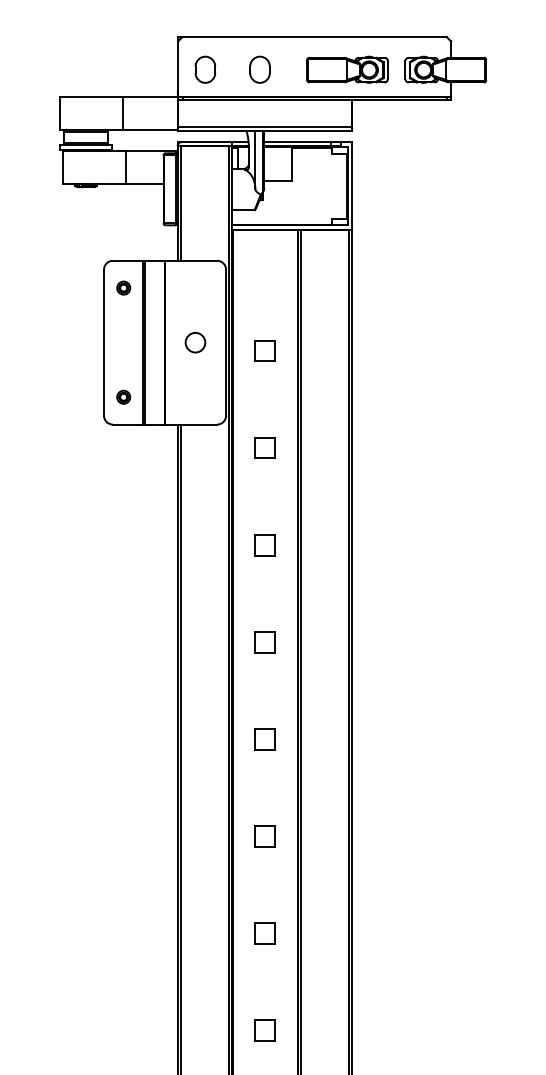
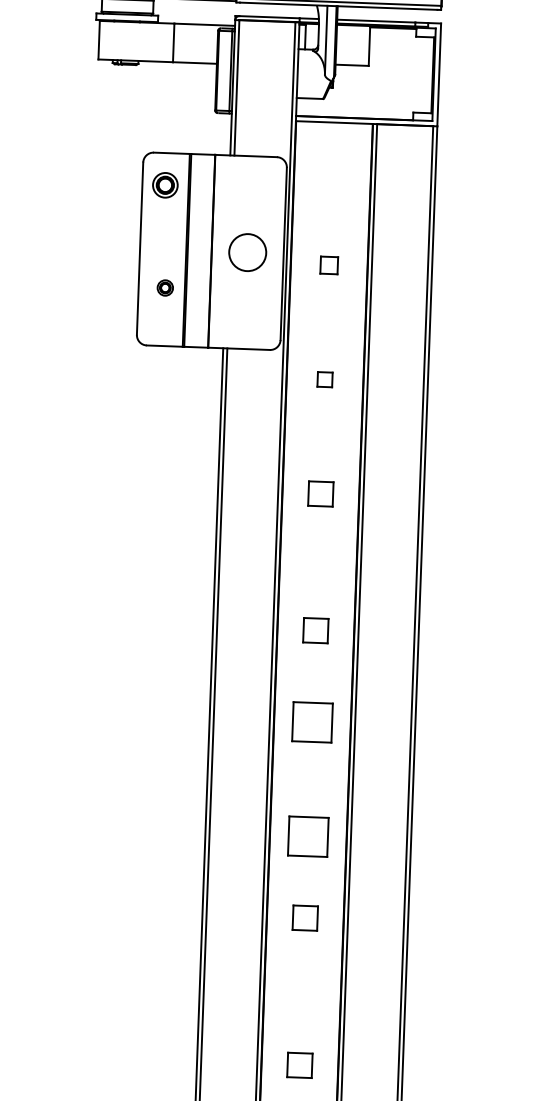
part: (123, 287) -> (165, 184), size x1.6
circle: (195, 342) -> (247, 252), size x1.6
part: (264, 350) -> (328, 264), size x0.7
part: (123, 396) -> (165, 287), moved
part: (264, 447) -> (324, 379), size x0.6
part: (264, 642) -> (315, 630), moved
part: (264, 739) -> (311, 722), size x1.6
part: (264, 836) -> (307, 837), size x1.6
part: (264, 933) -> (304, 918), moved

